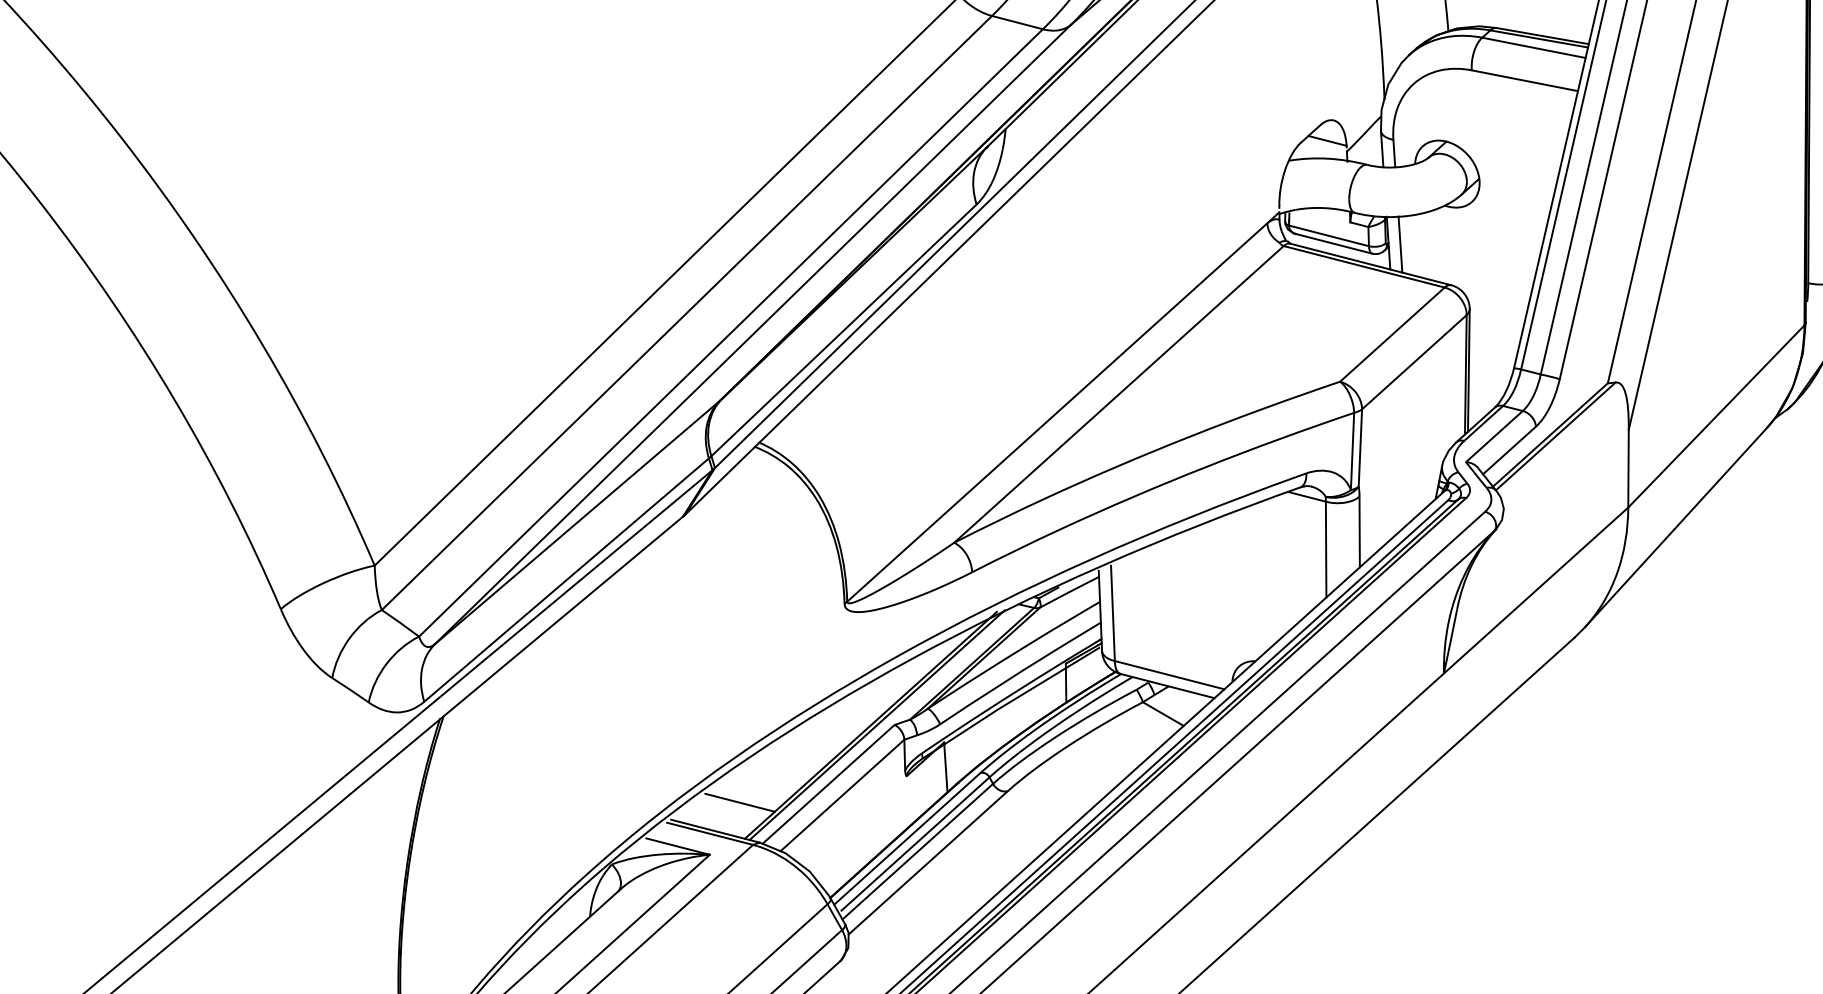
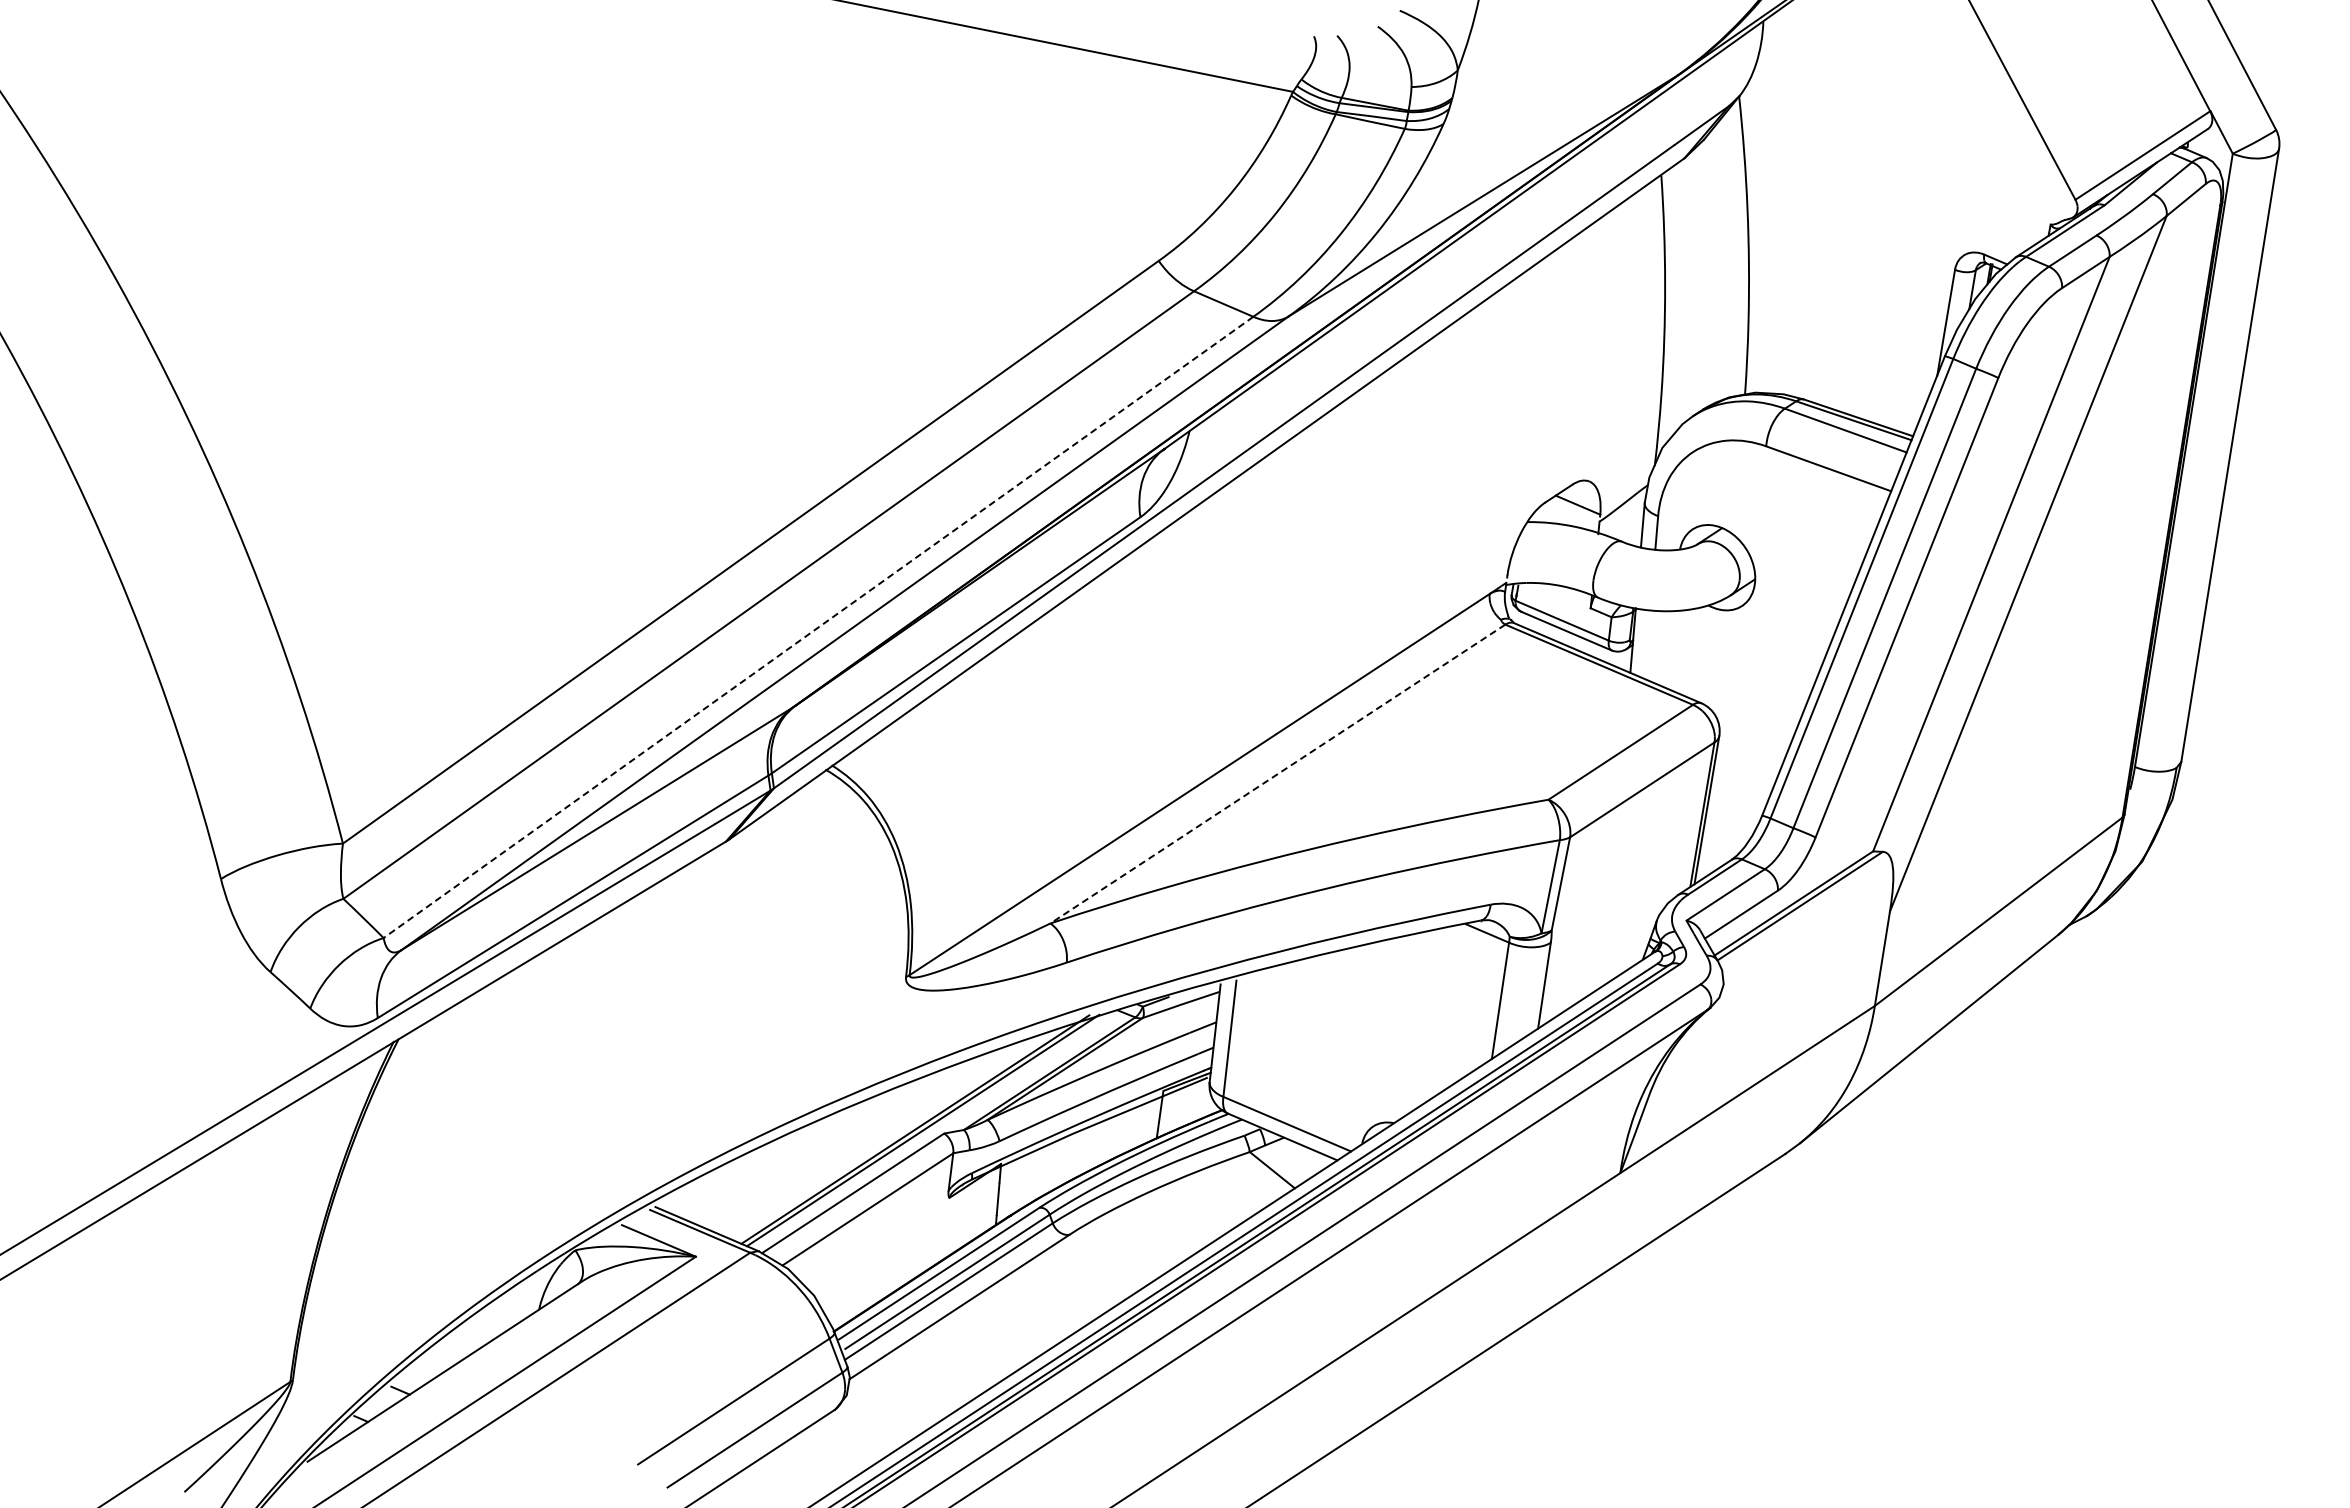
line: (1400, 244) -> (1647, 644), removed
line: (730, 333) -> (818, 627), solid -> dashed
line: (1118, 394) -> (1277, 774), solid -> dashed
line: (739, 802) -> (741, 1198), removed

